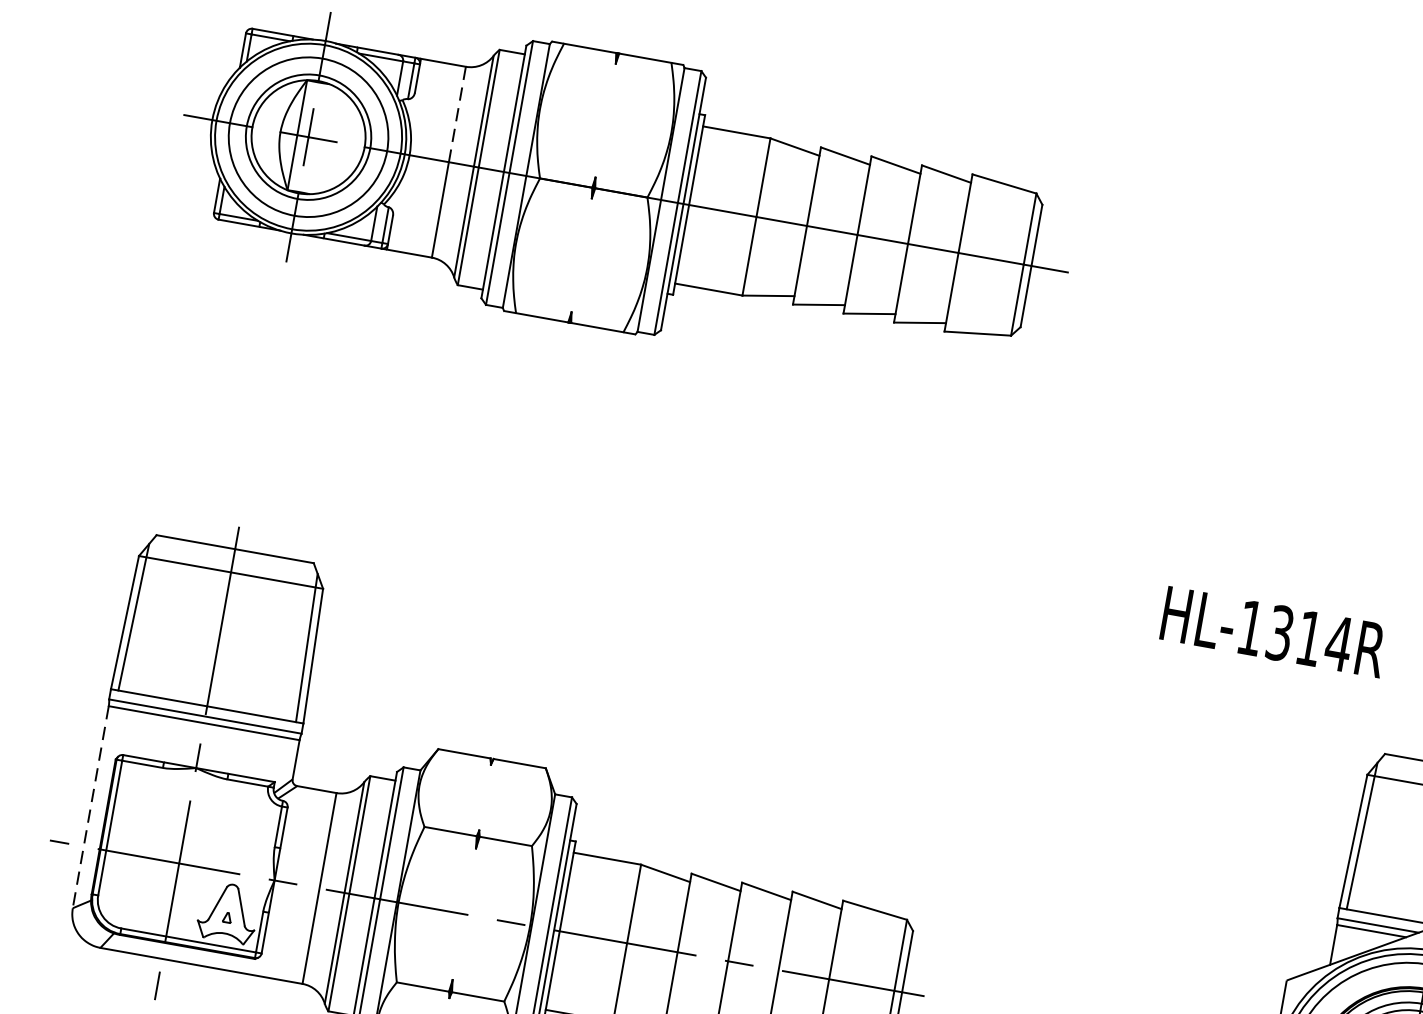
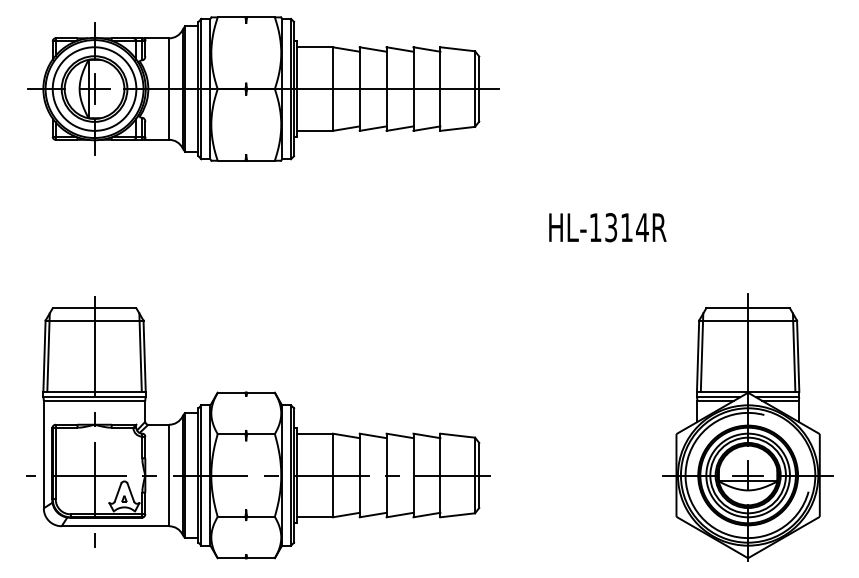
line: (457, 116) -> (169, 64), dashed -> solid
text: (1273, 631) -> (607, 227), moved
line: (90, 806) -> (43, 454), dashed -> solid

